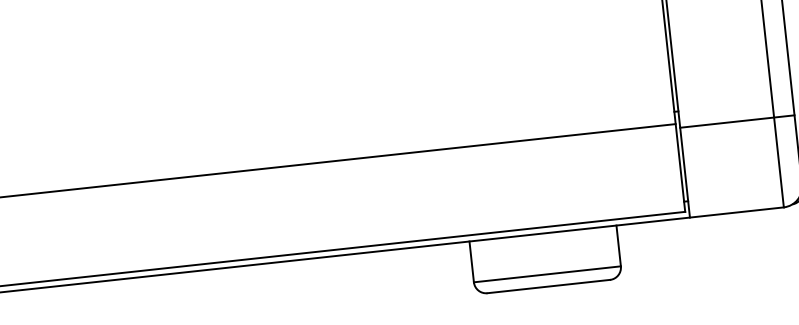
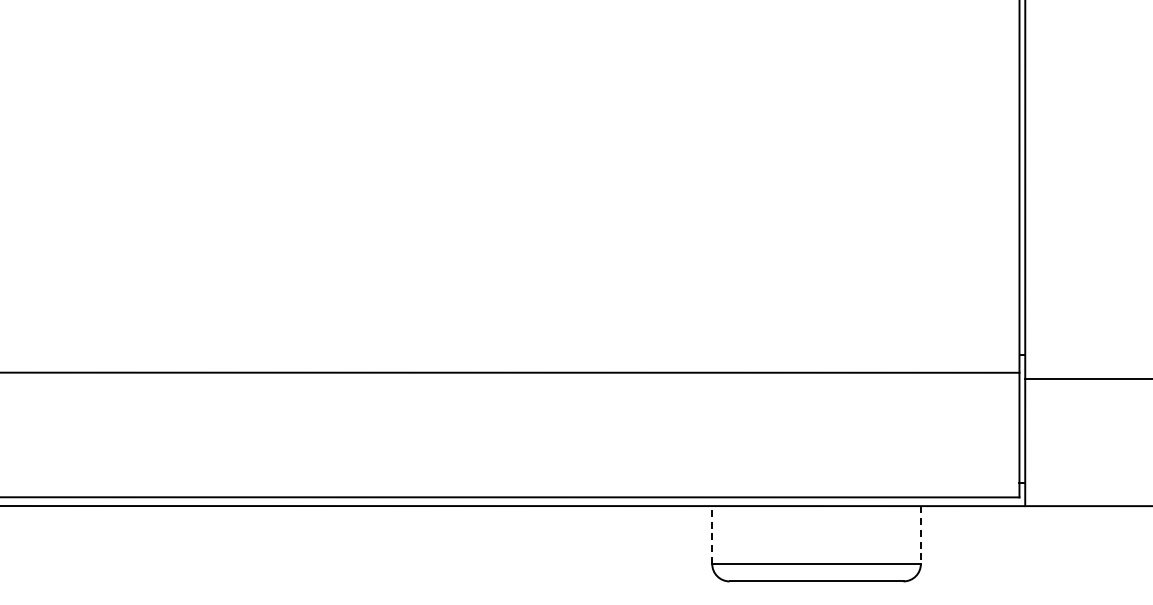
line: (618, 246) -> (920, 535), solid -> dashed
line: (471, 262) -> (712, 535), solid -> dashed

